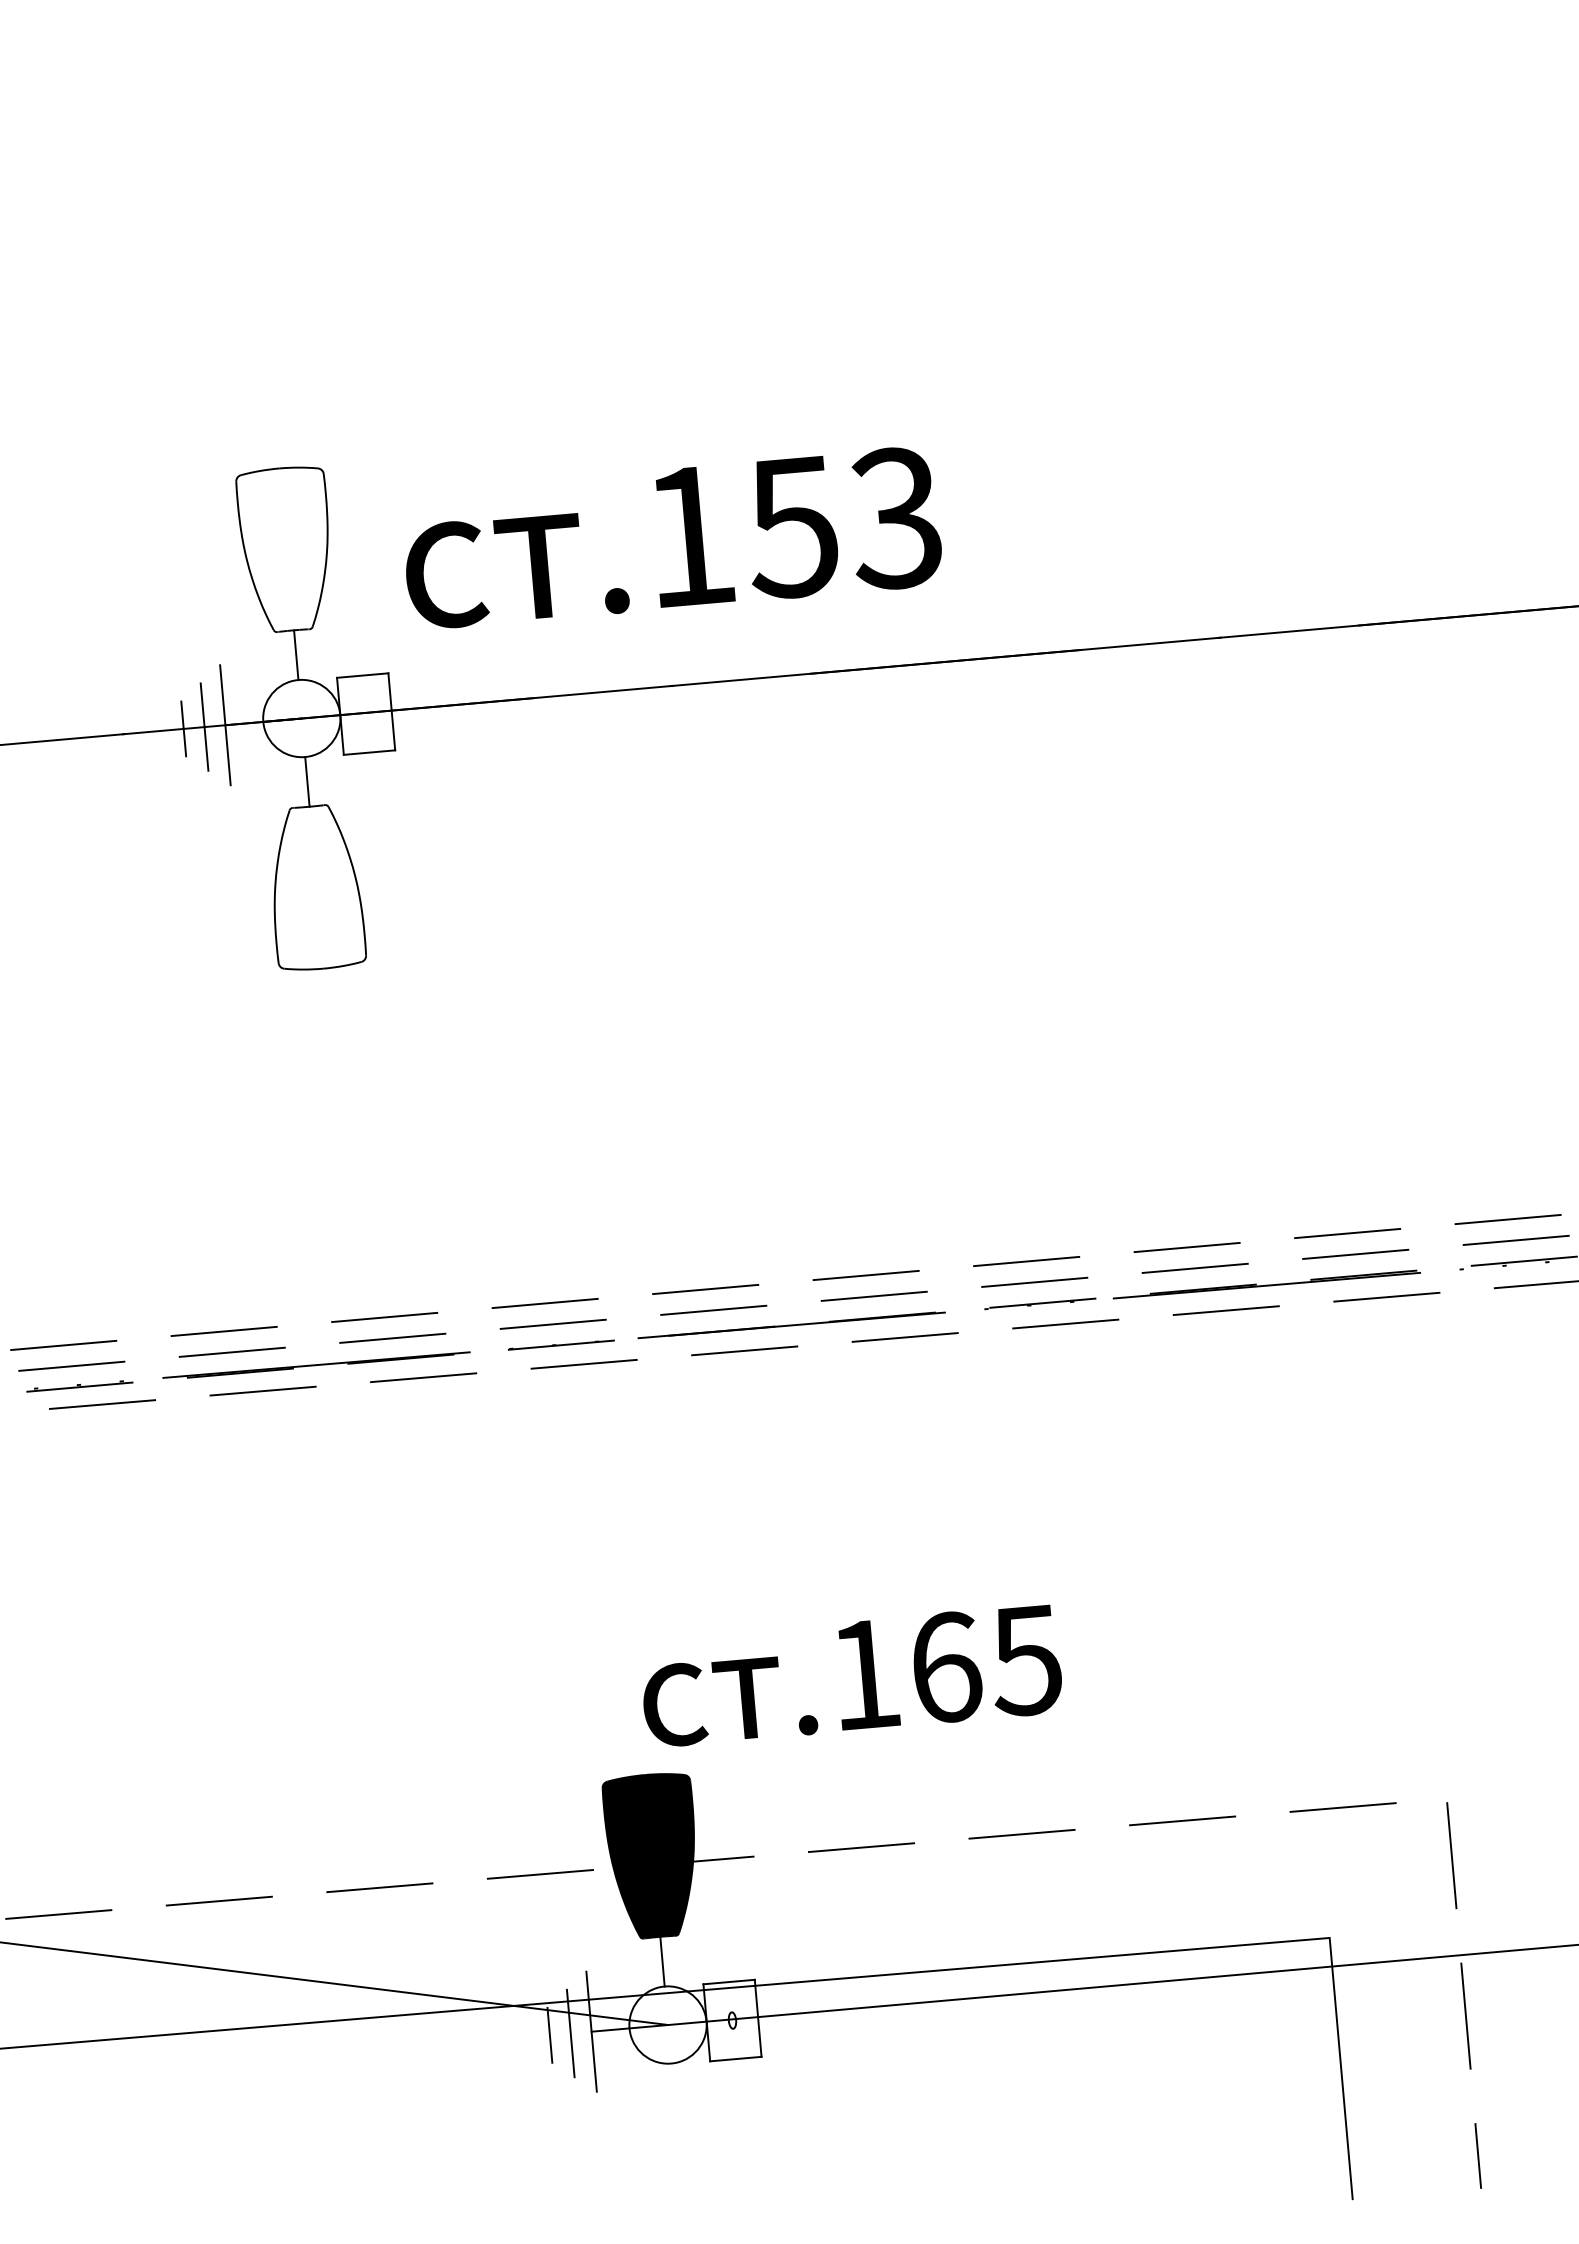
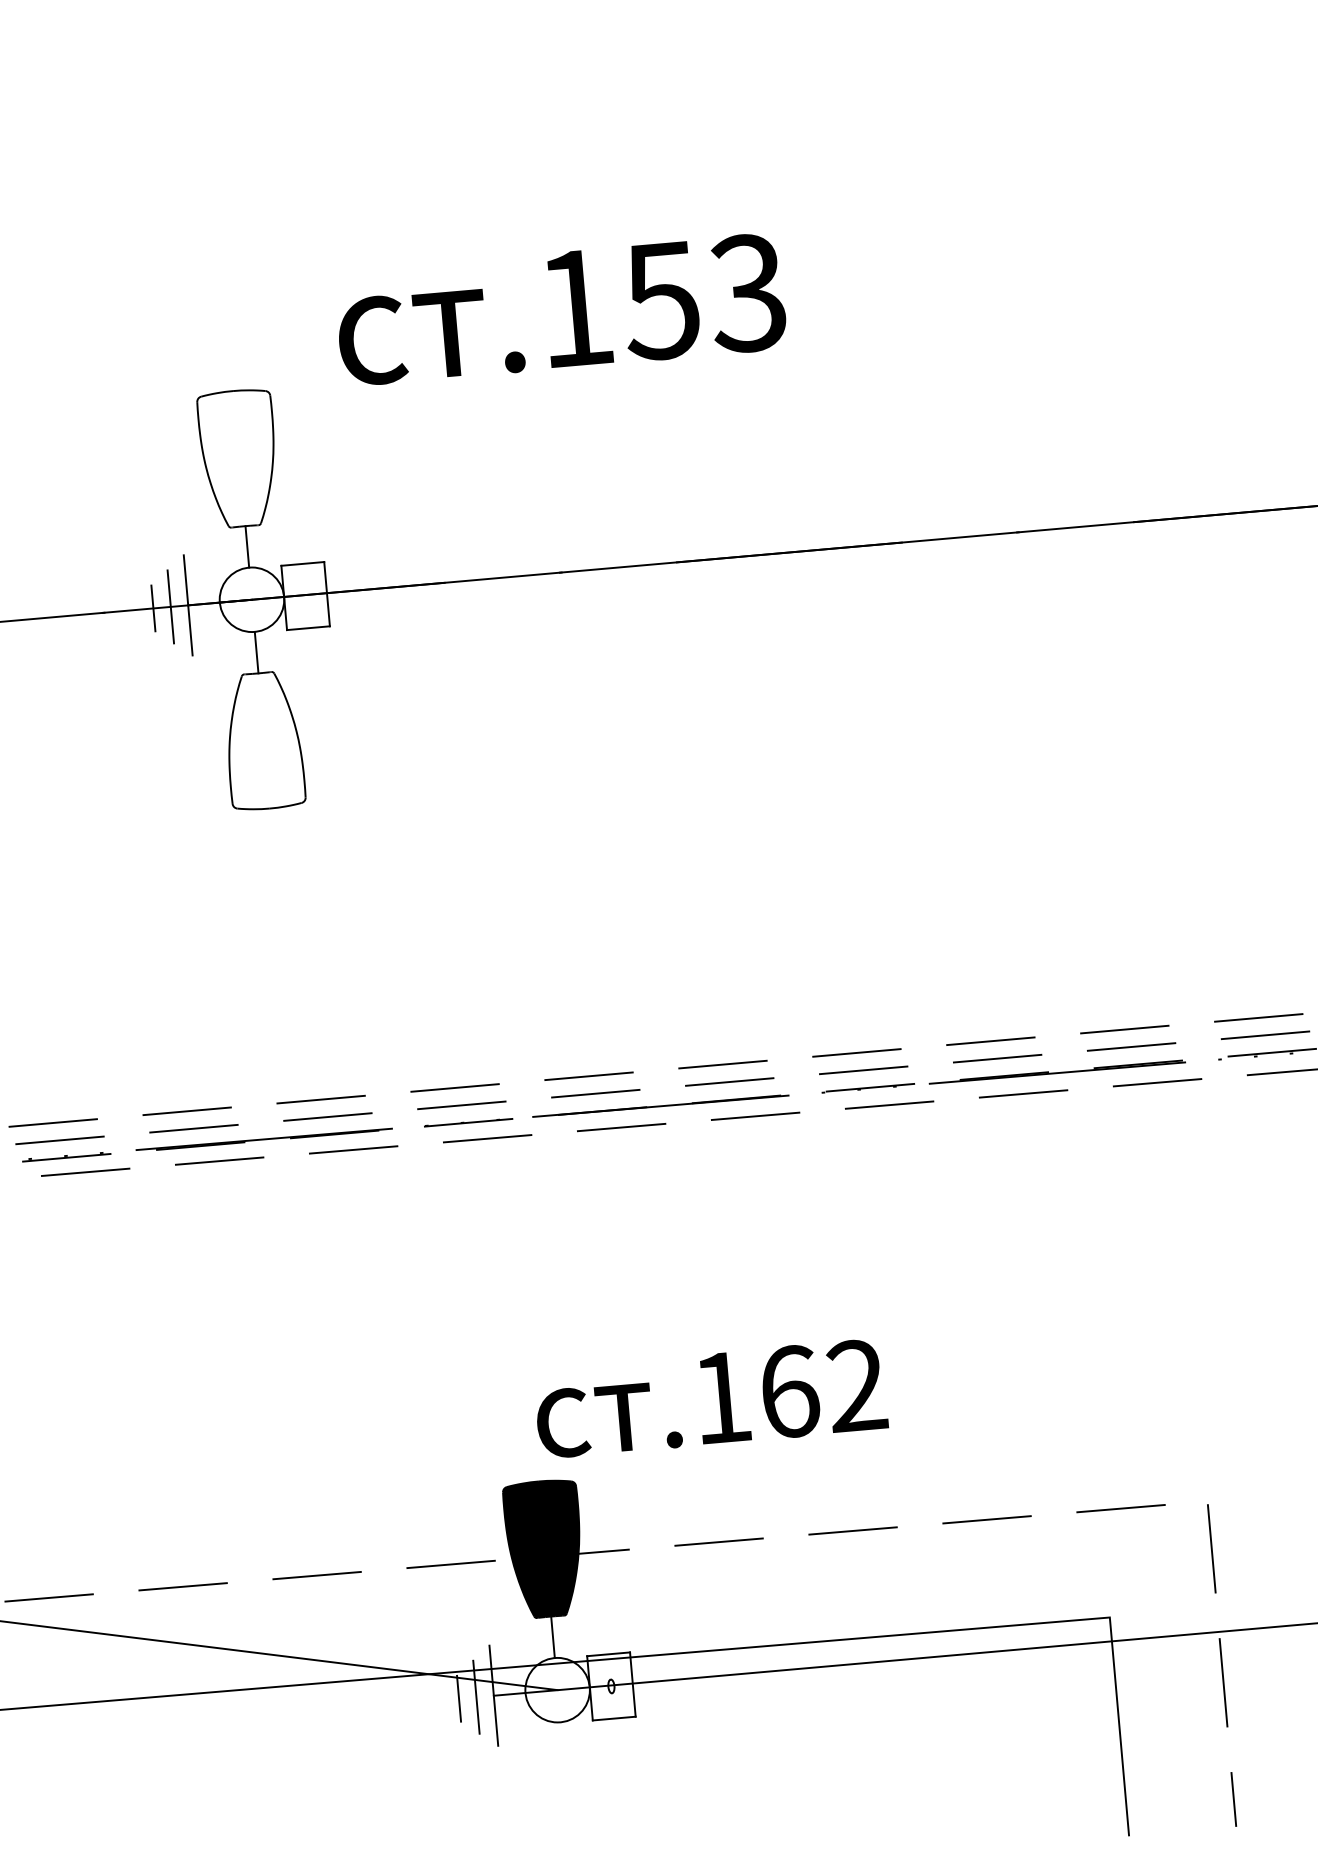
text: (673, 537) -> (562, 309), moved
text: (1027, 1660) -> (857, 1385), .165 -> .162

